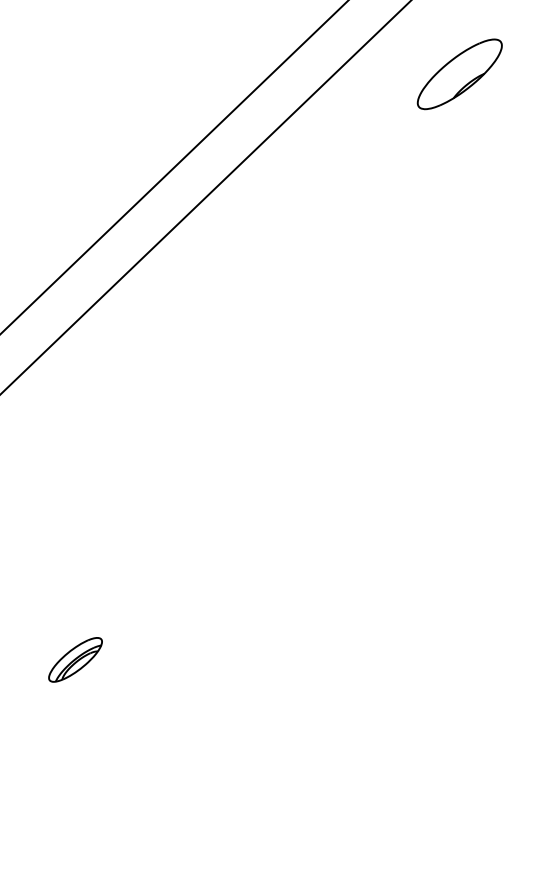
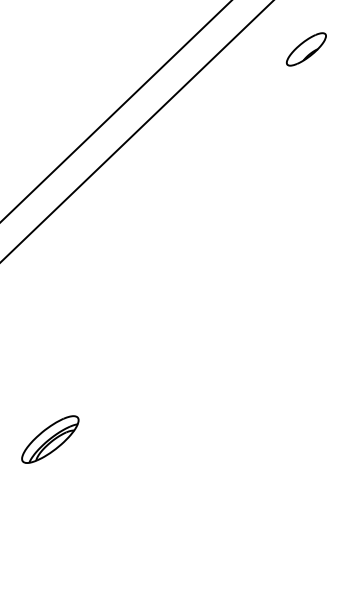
part: (460, 74) -> (306, 49), size x0.7
part: (74, 659) -> (49, 439), size x1.6

